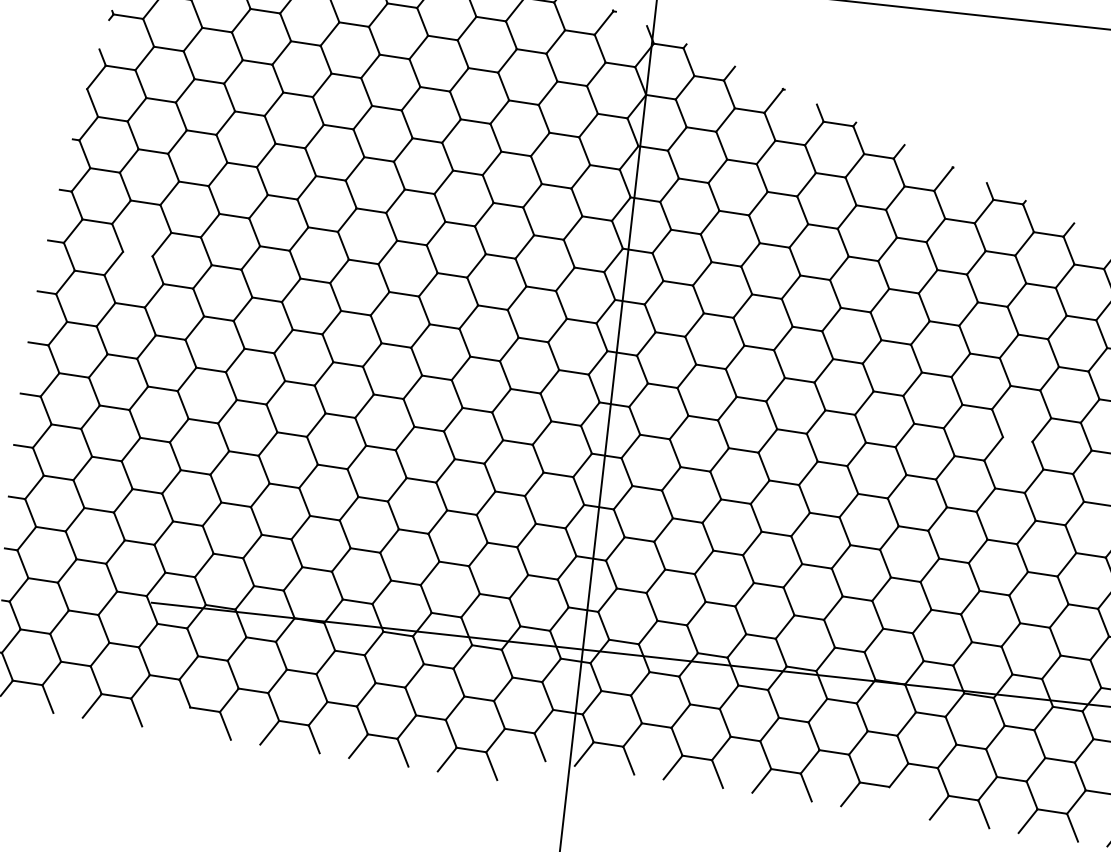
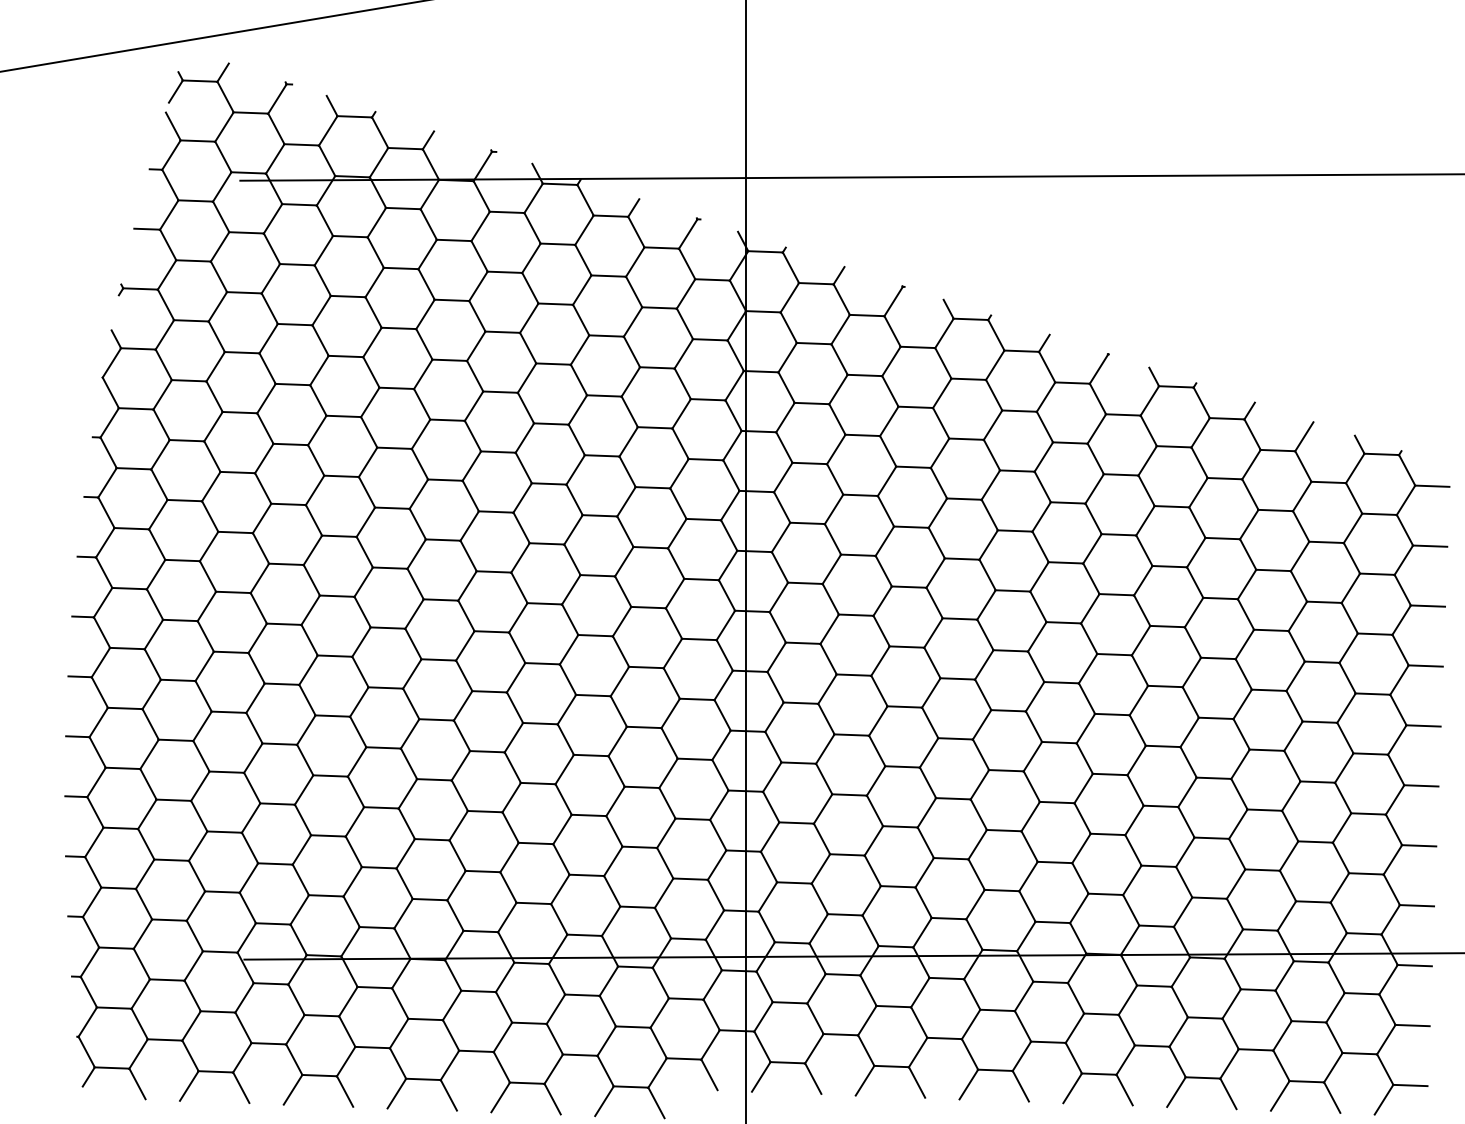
line: (136, 253) -> (181, 560), added
line: (1017, 439) -> (1217, 658), added
line: (180, 719) -> (292, 1089), added
line: (894, 800) -> (1124, 1089), added

